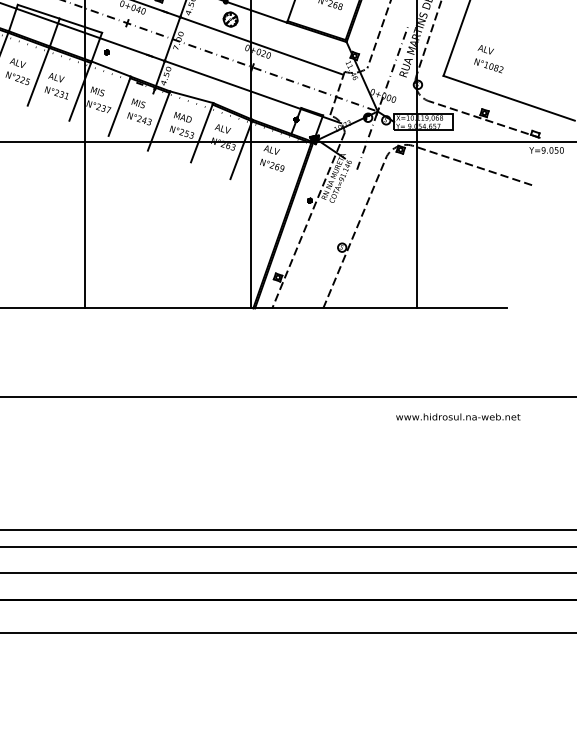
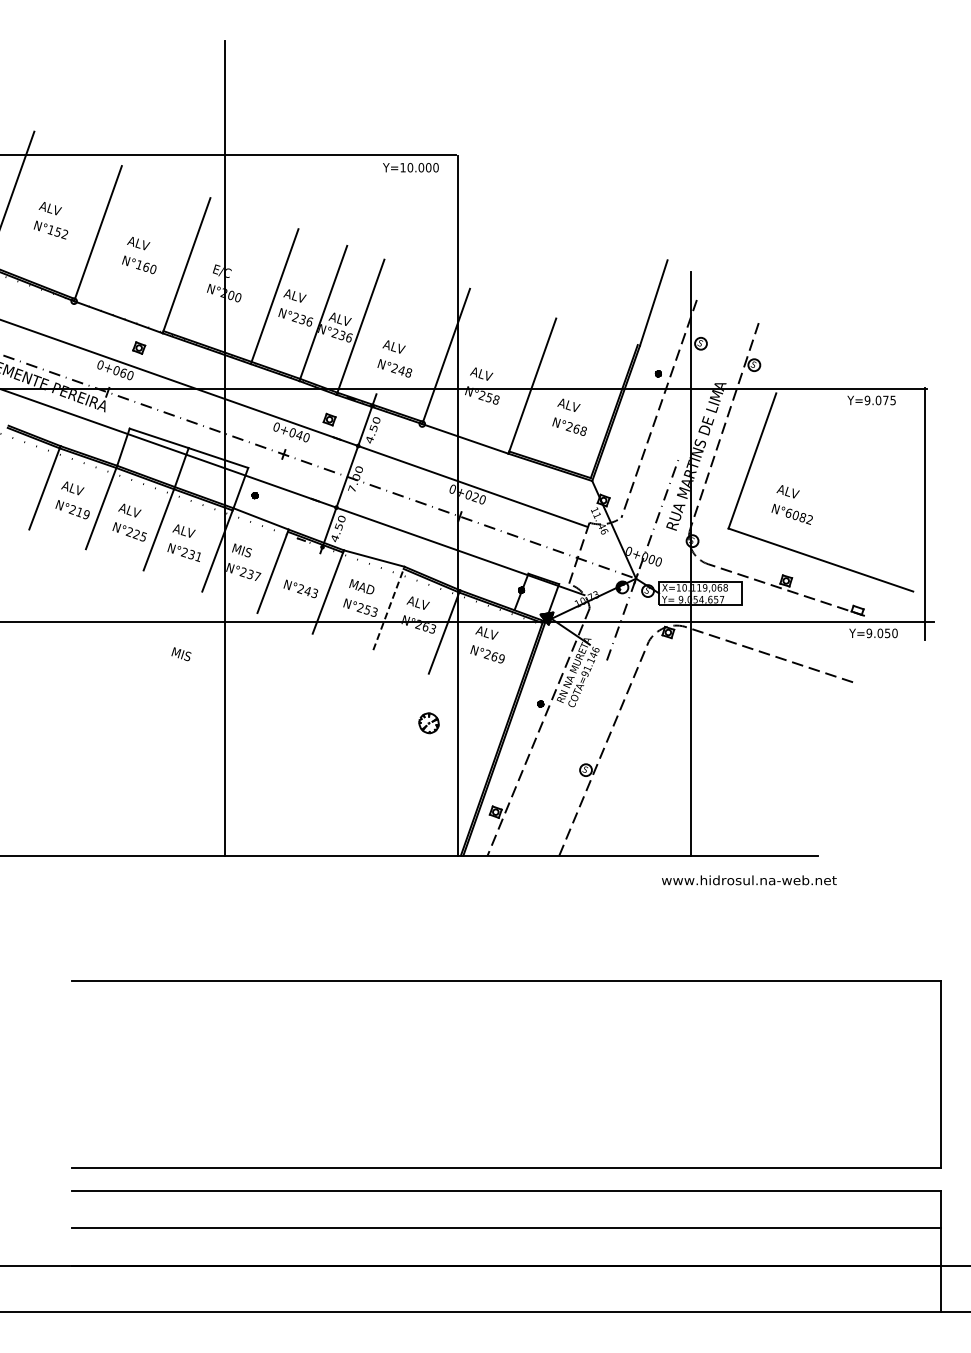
part: (230, 19) -> (428, 723), moved
text: (486, 65) -> (788, 513), N°1082 -> N°6082
text: (138, 103) -> (181, 654), moved
line: (201, 132) -> (388, 608), solid -> dashed
text: (458, 417) -> (749, 880), moved

